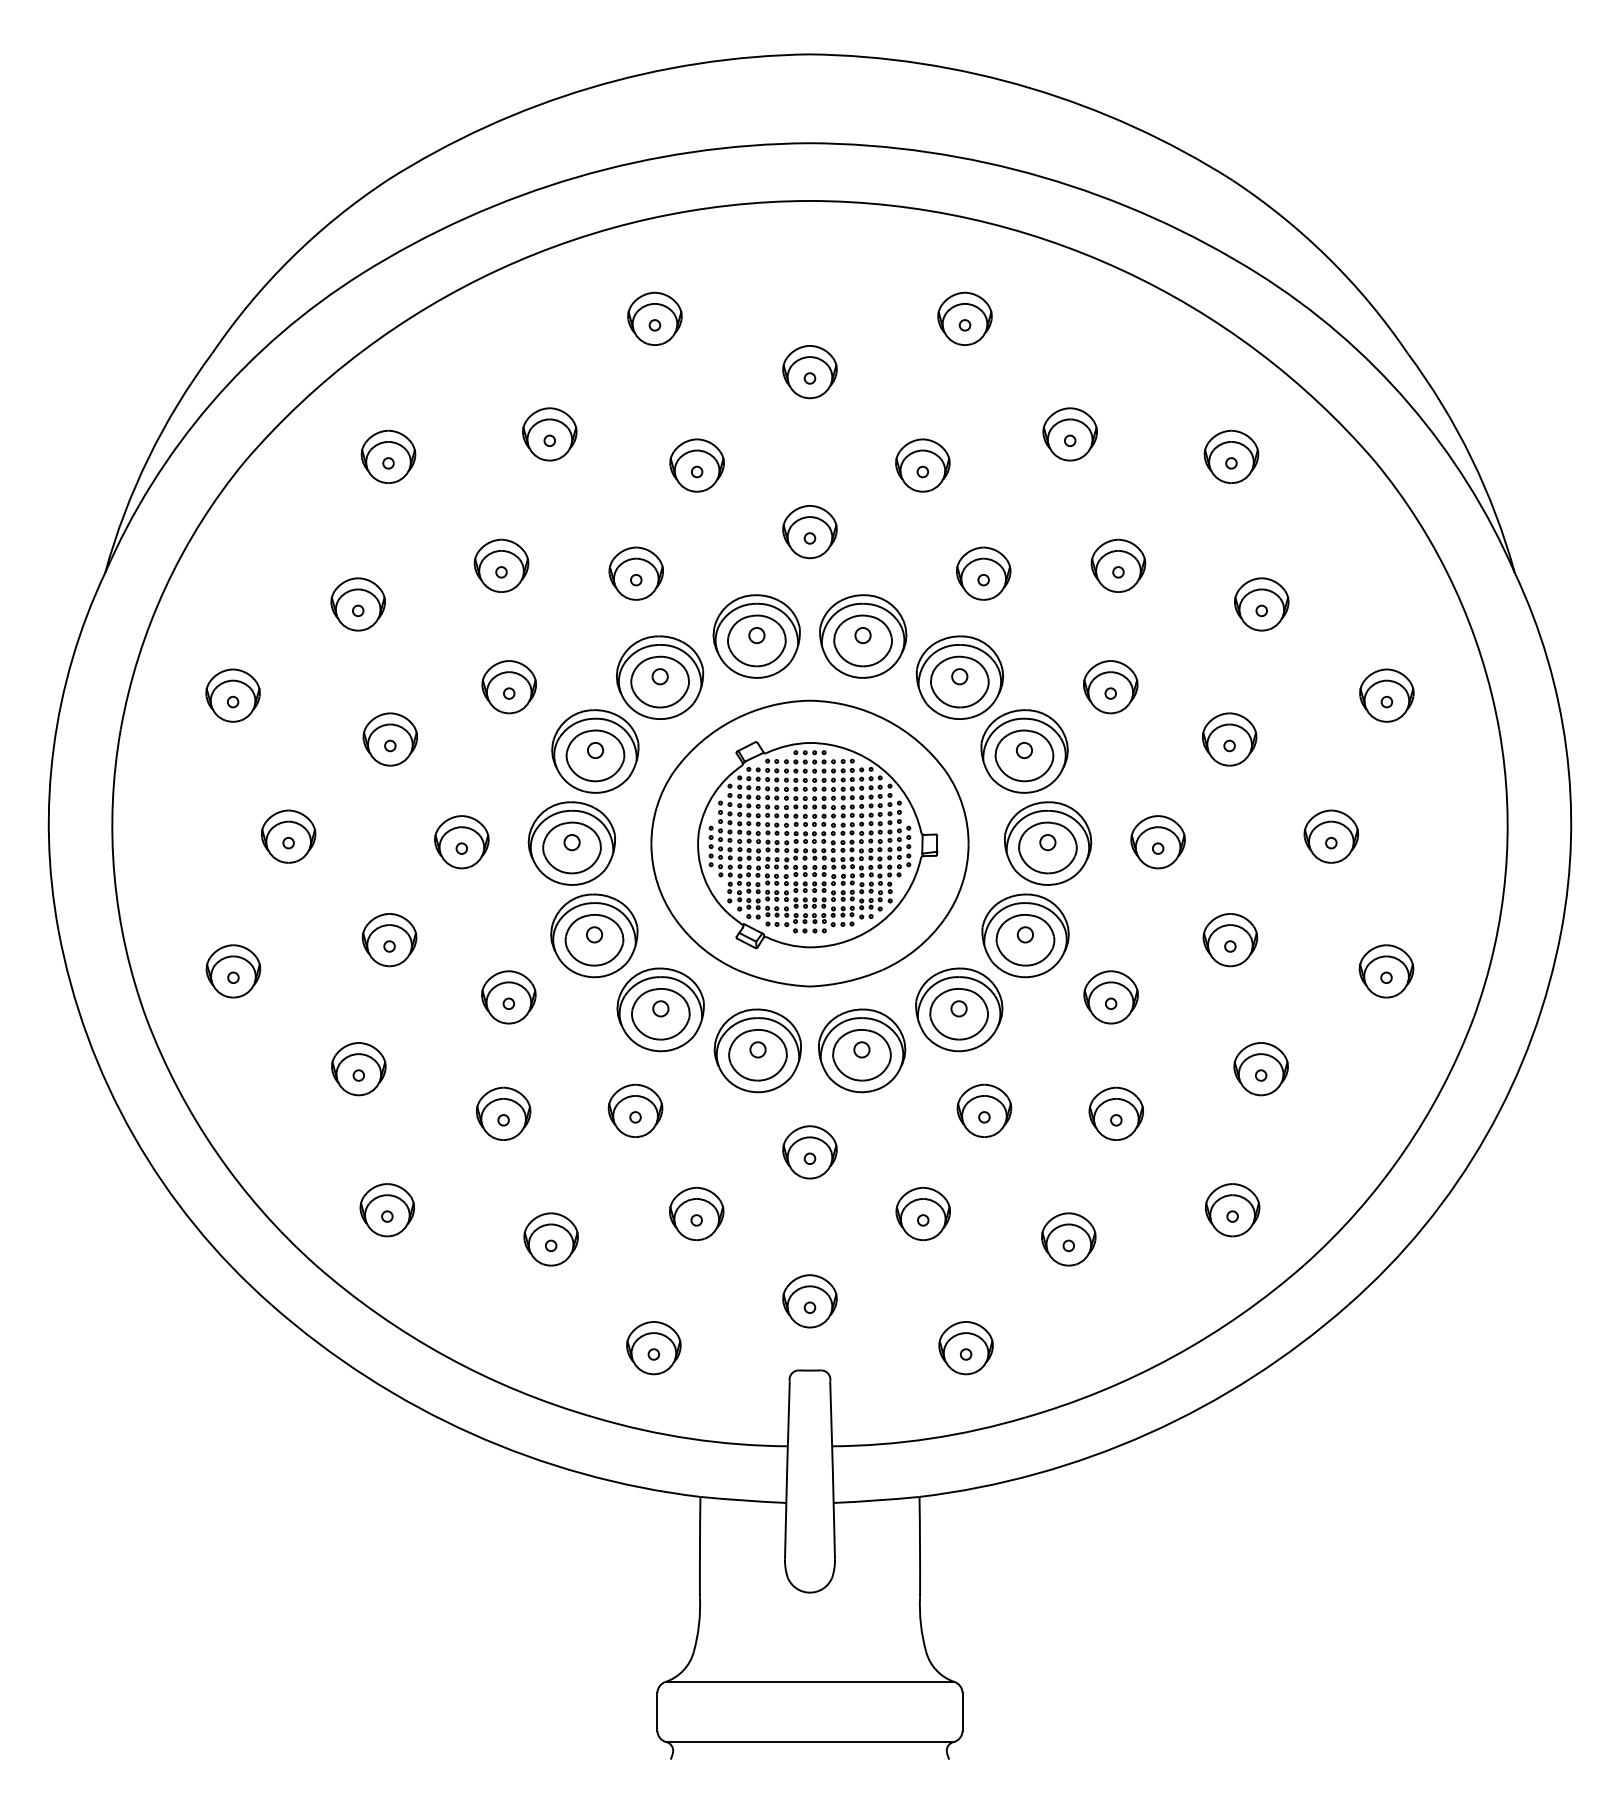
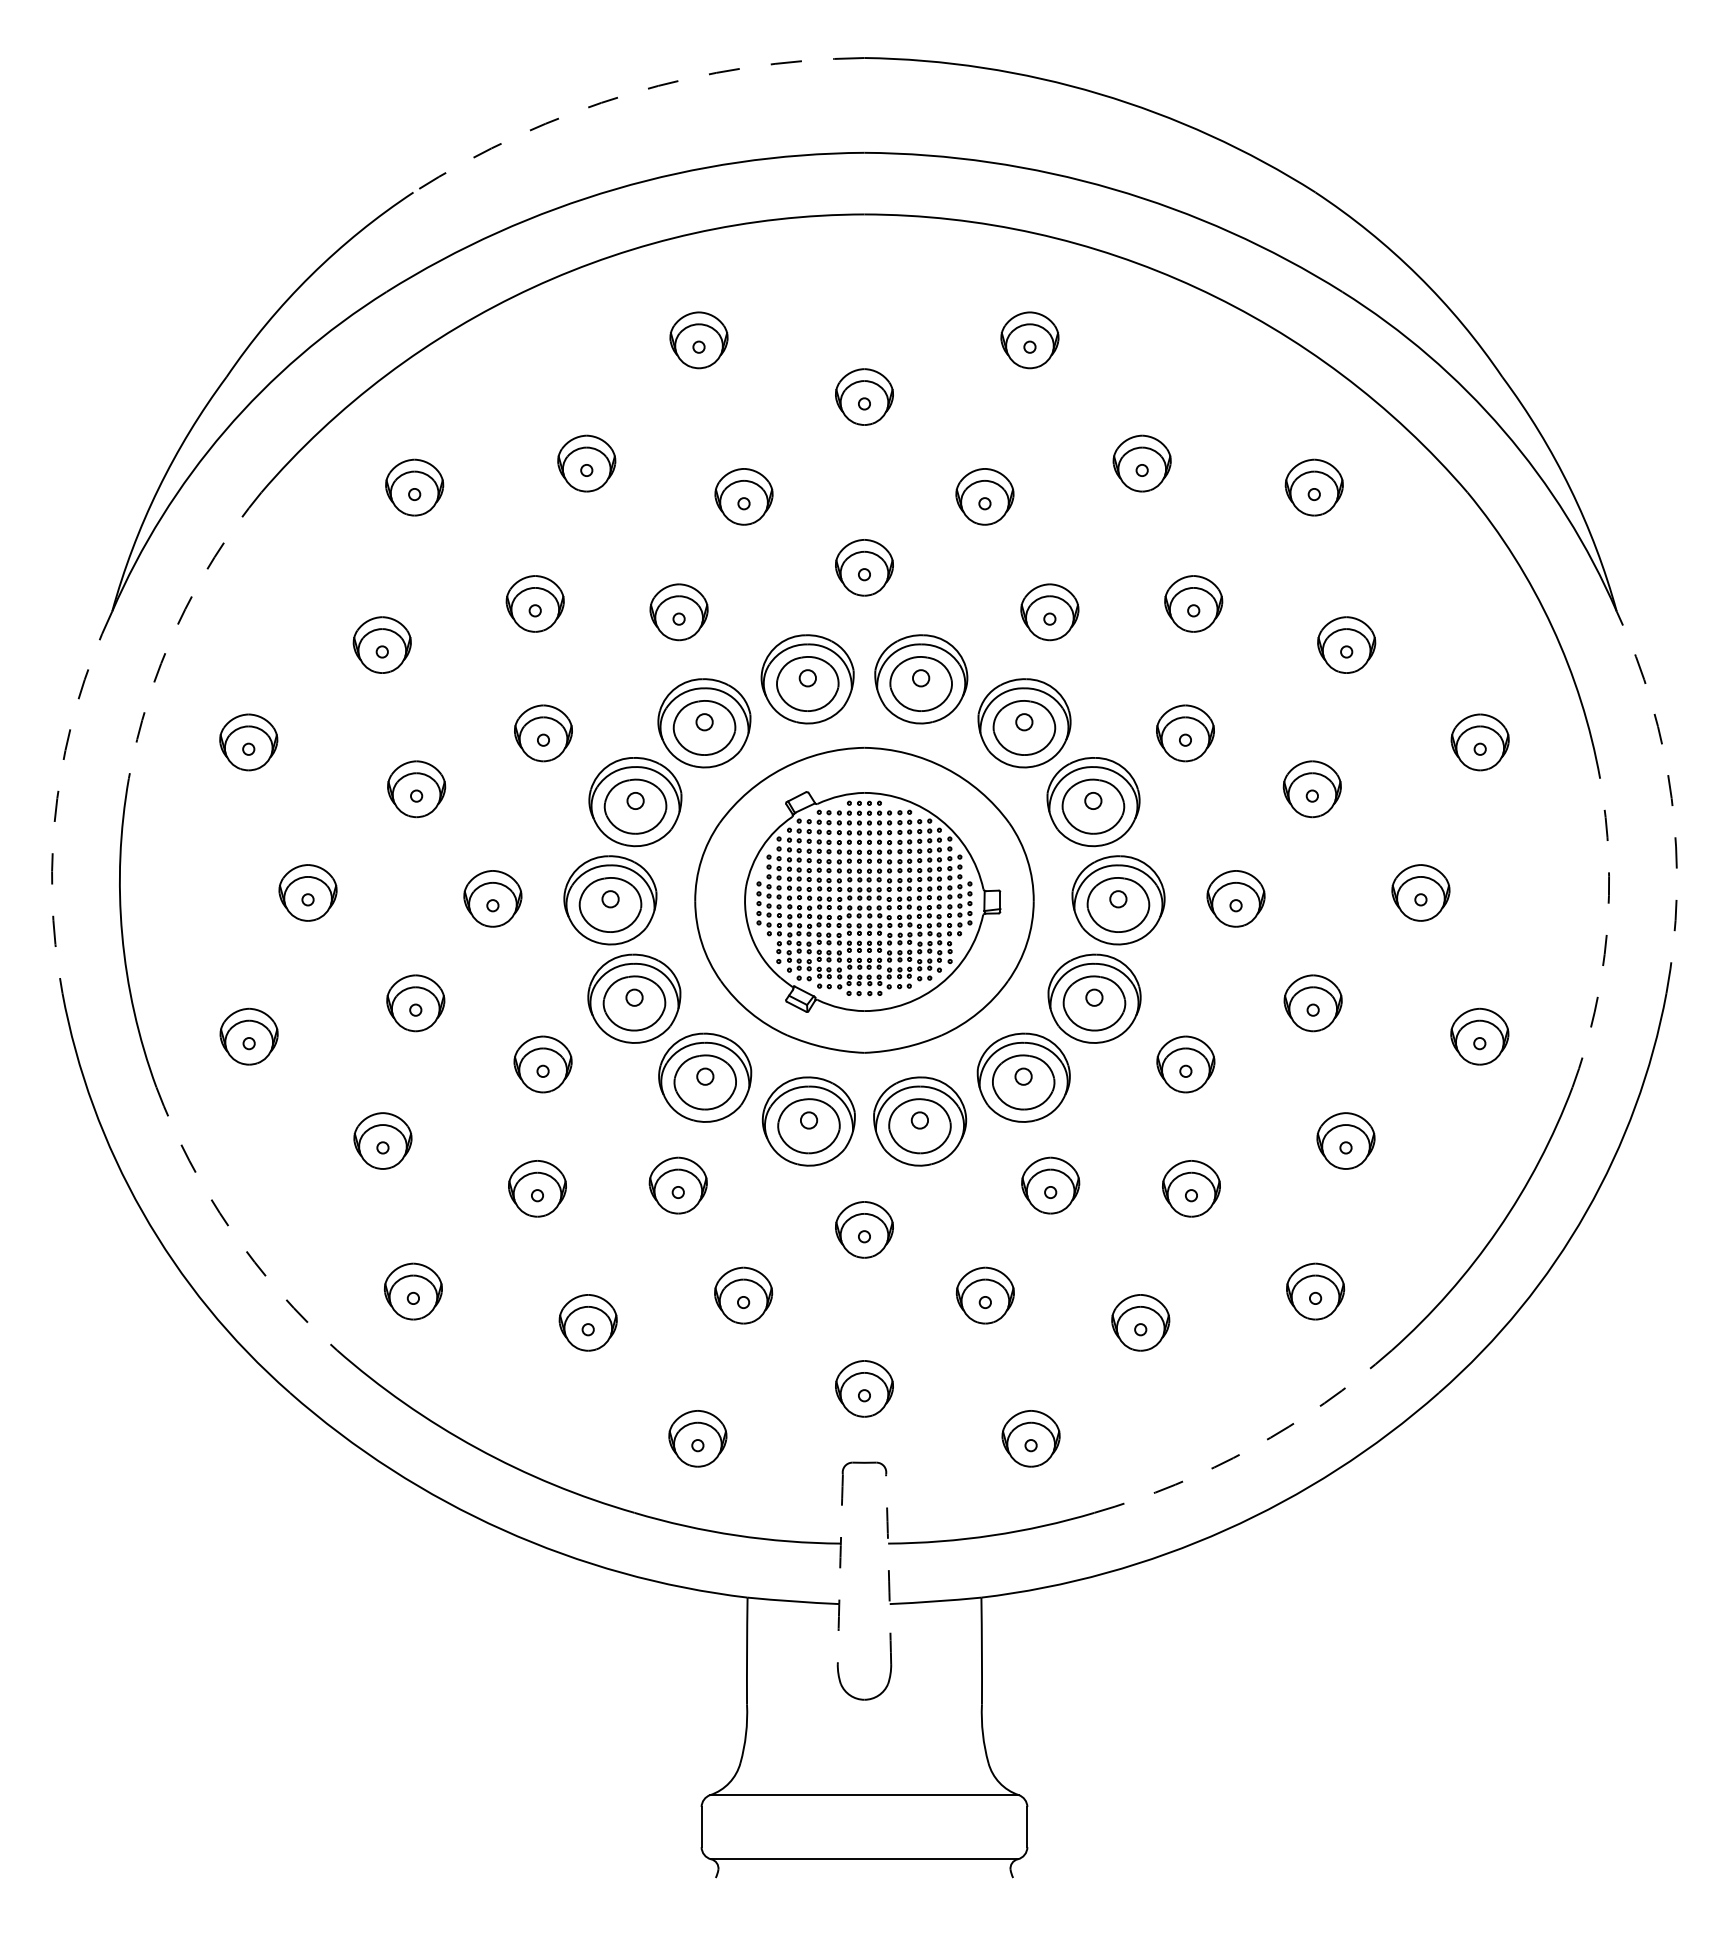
arc: (589, 88) -> (629, 94), solid -> dashed
arc: (165, 587) -> (176, 626), solid -> dashed
arc: (53, 748) -> (57, 798), solid -> dashed
arc: (1566, 748) -> (1671, 798), solid -> dashed
arc: (1505, 875) -> (1606, 934), solid -> dashed
arc: (216, 1152) -> (231, 1230), solid -> dashed
arc: (1173, 1356) -> (1252, 1447), solid -> dashed
arc: (787, 1470) -> (840, 1569), solid -> dashed
arc: (832, 1470) -> (888, 1569), solid -> dashed

